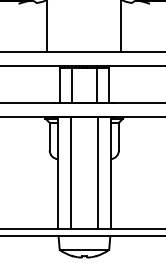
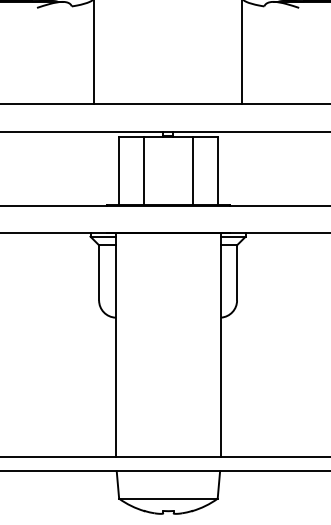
line: (71, 172) -> (142, 344), removed
line: (97, 172) -> (194, 344), removed

